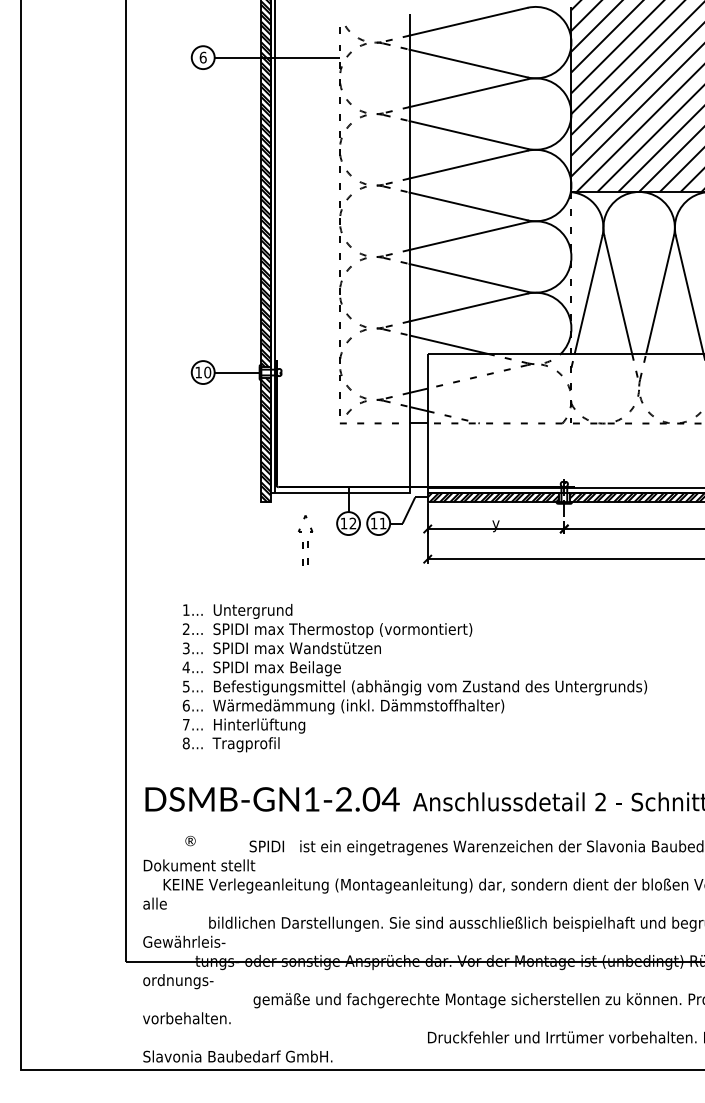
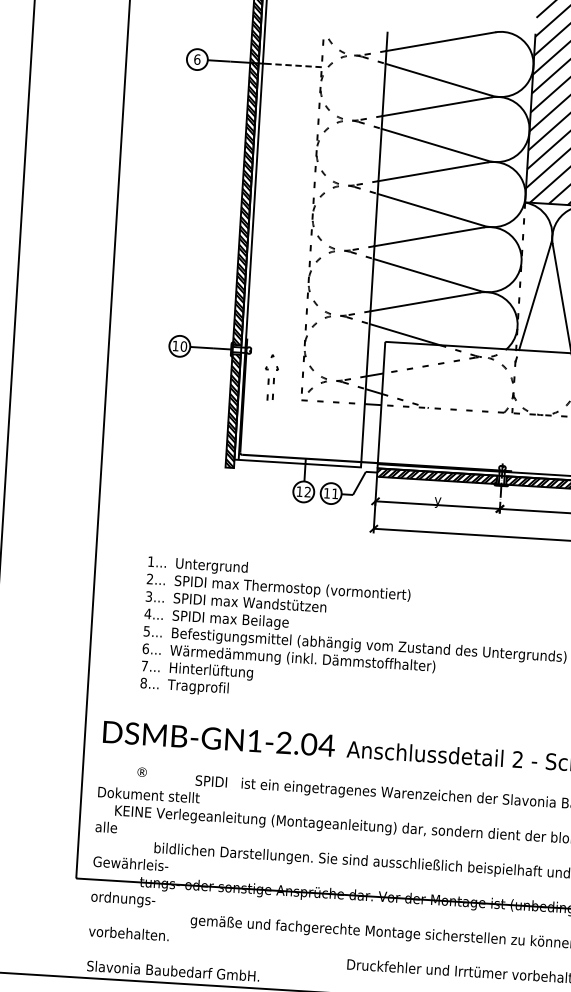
line: (310, 57) -> (295, 65), solid -> dashed
part: (305, 540) -> (271, 377), moved

